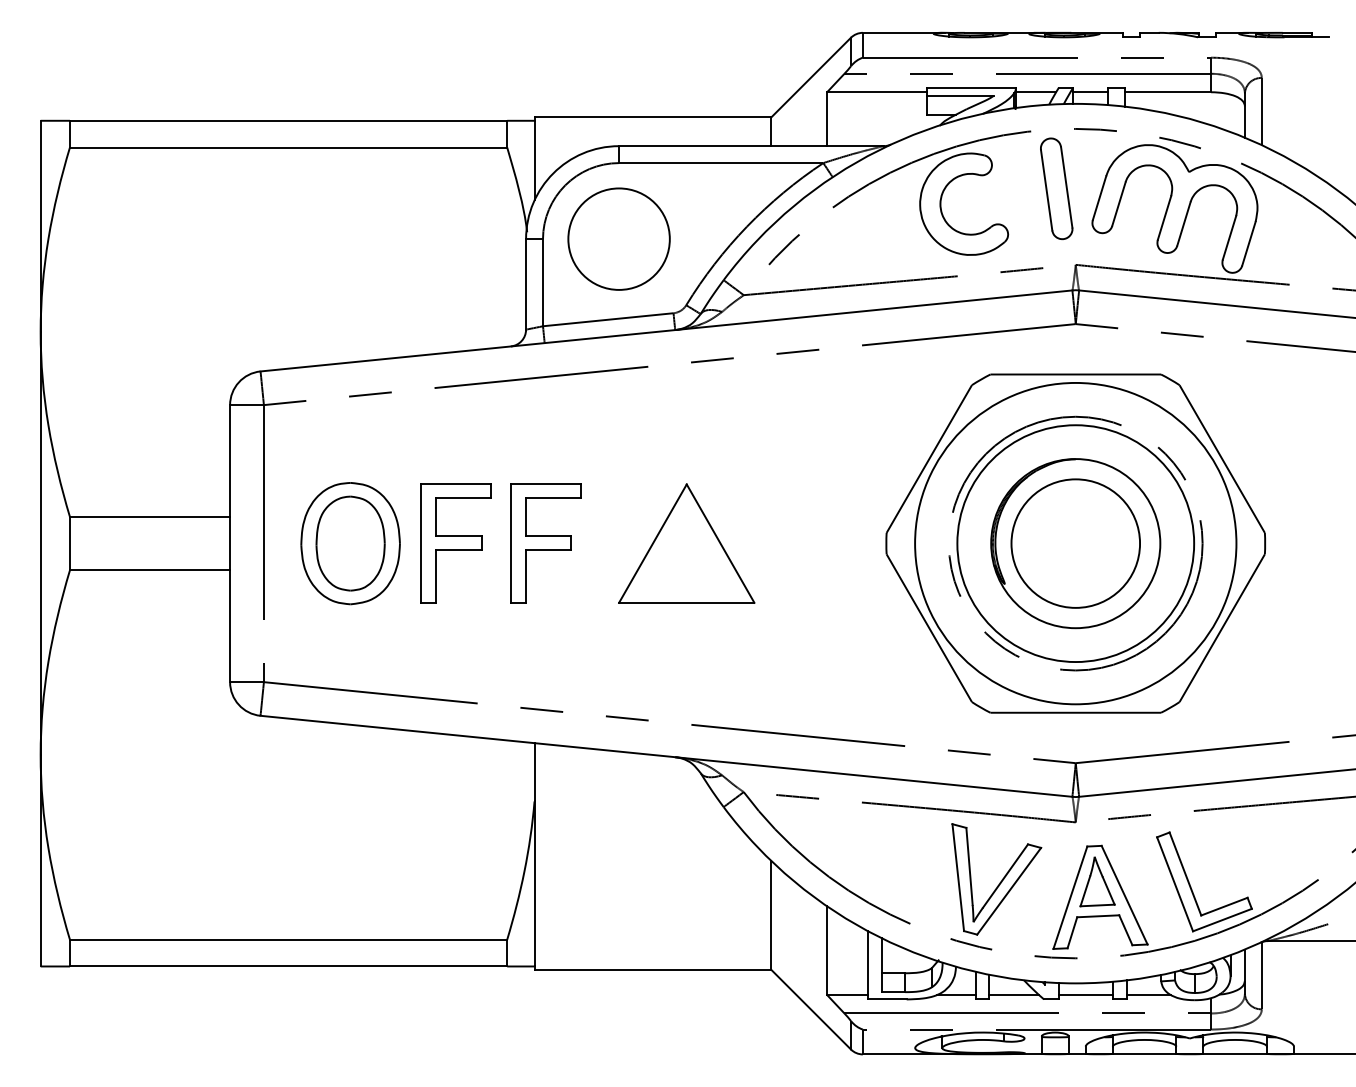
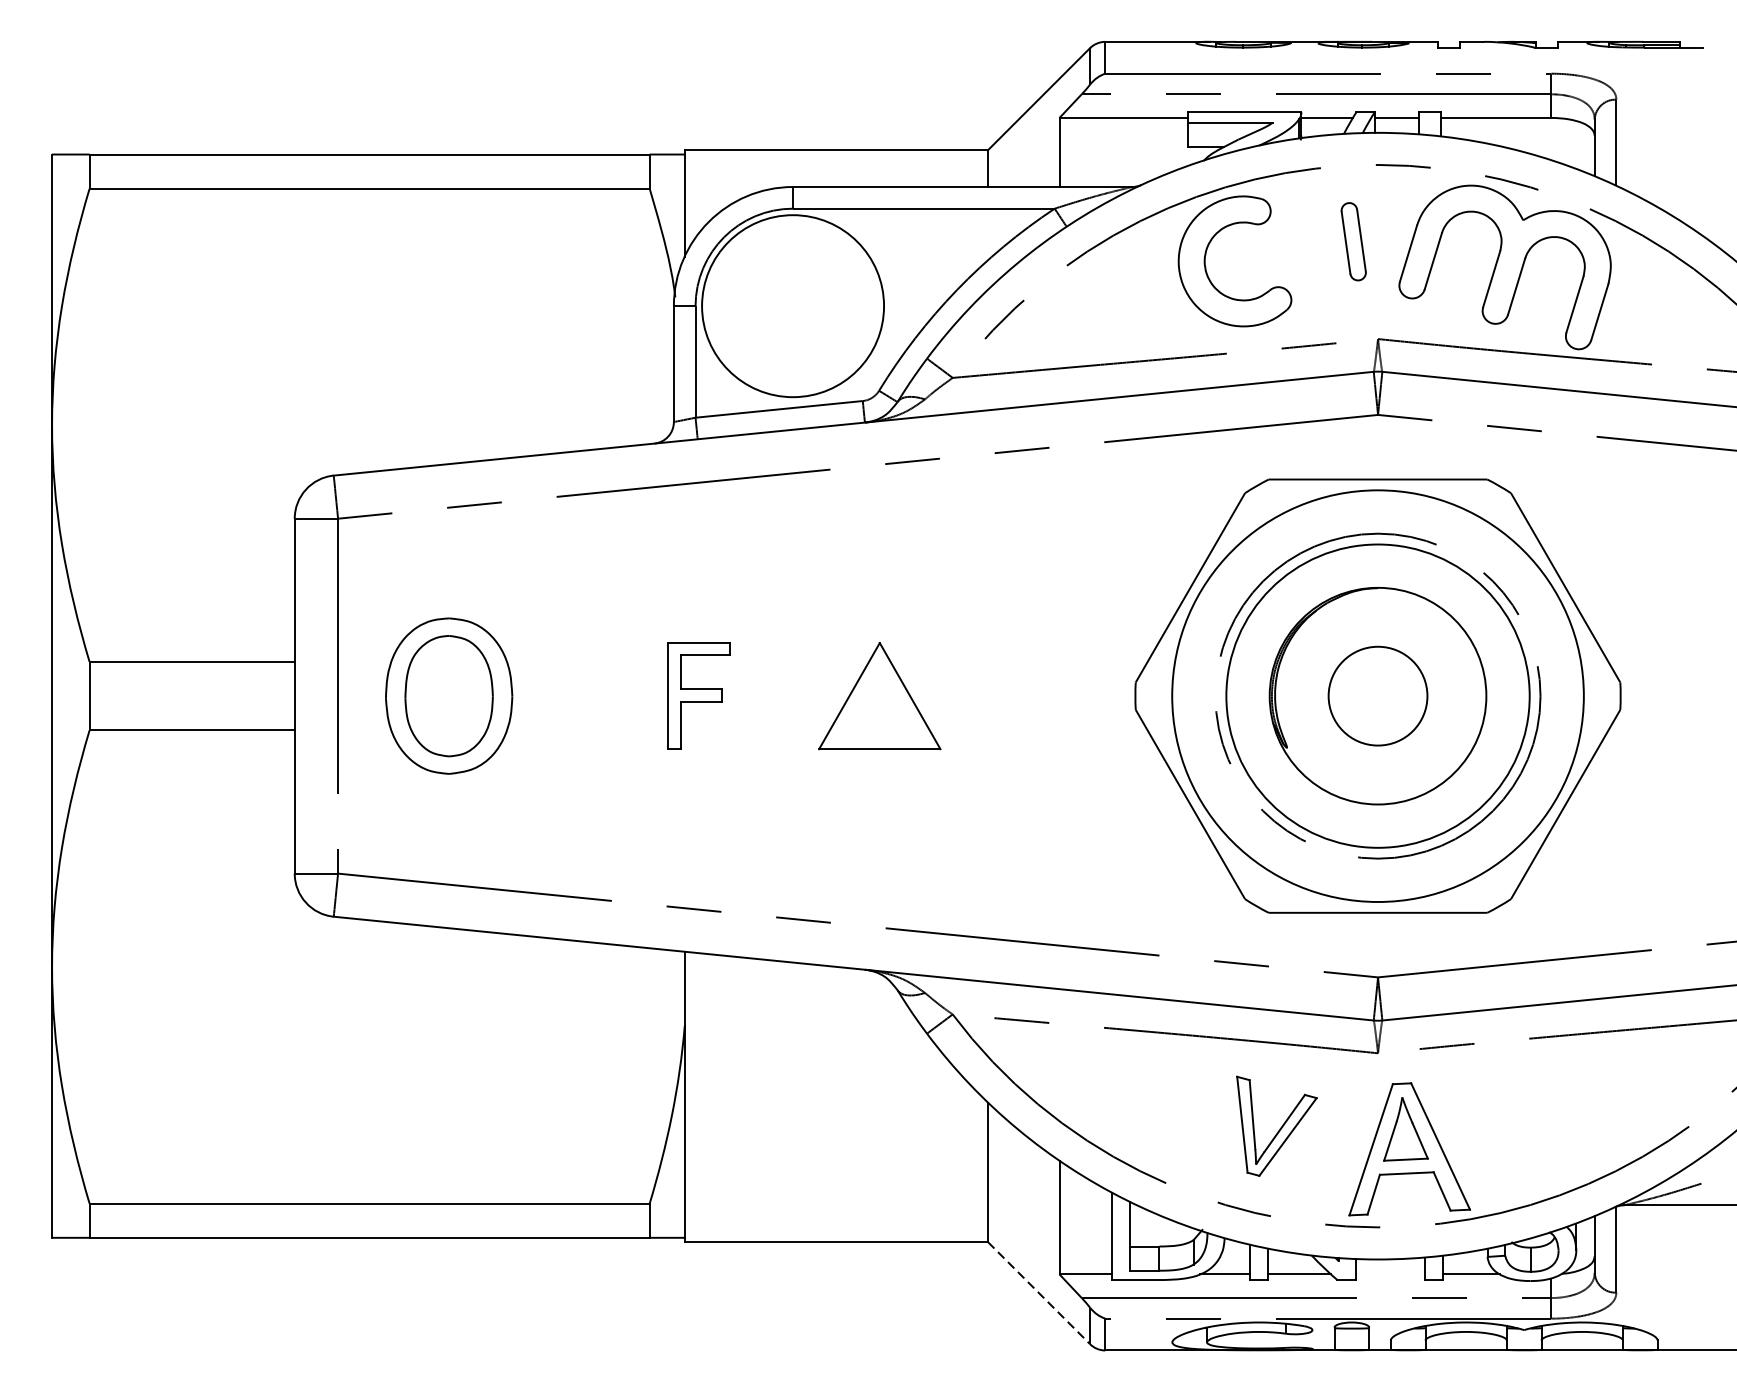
part: (1056, 188) -> (1353, 241), size x0.6
circle: (618, 238) -> (792, 305), size x1.4
part: (455, 543) -> (583, 696), removed
part: (545, 543) -> (698, 696), size x0.7
part: (686, 543) -> (879, 696), size x0.7
circle: (1075, 543) -> (1377, 696), size x0.6
part: (996, 879) -> (1276, 1126), size x0.7
part: (1191, 886) -> (1526, 1135), removed
line: (1085, 995) -> (1390, 1275), removed
line: (811, 1010) -> (1039, 1294), solid -> dashed

